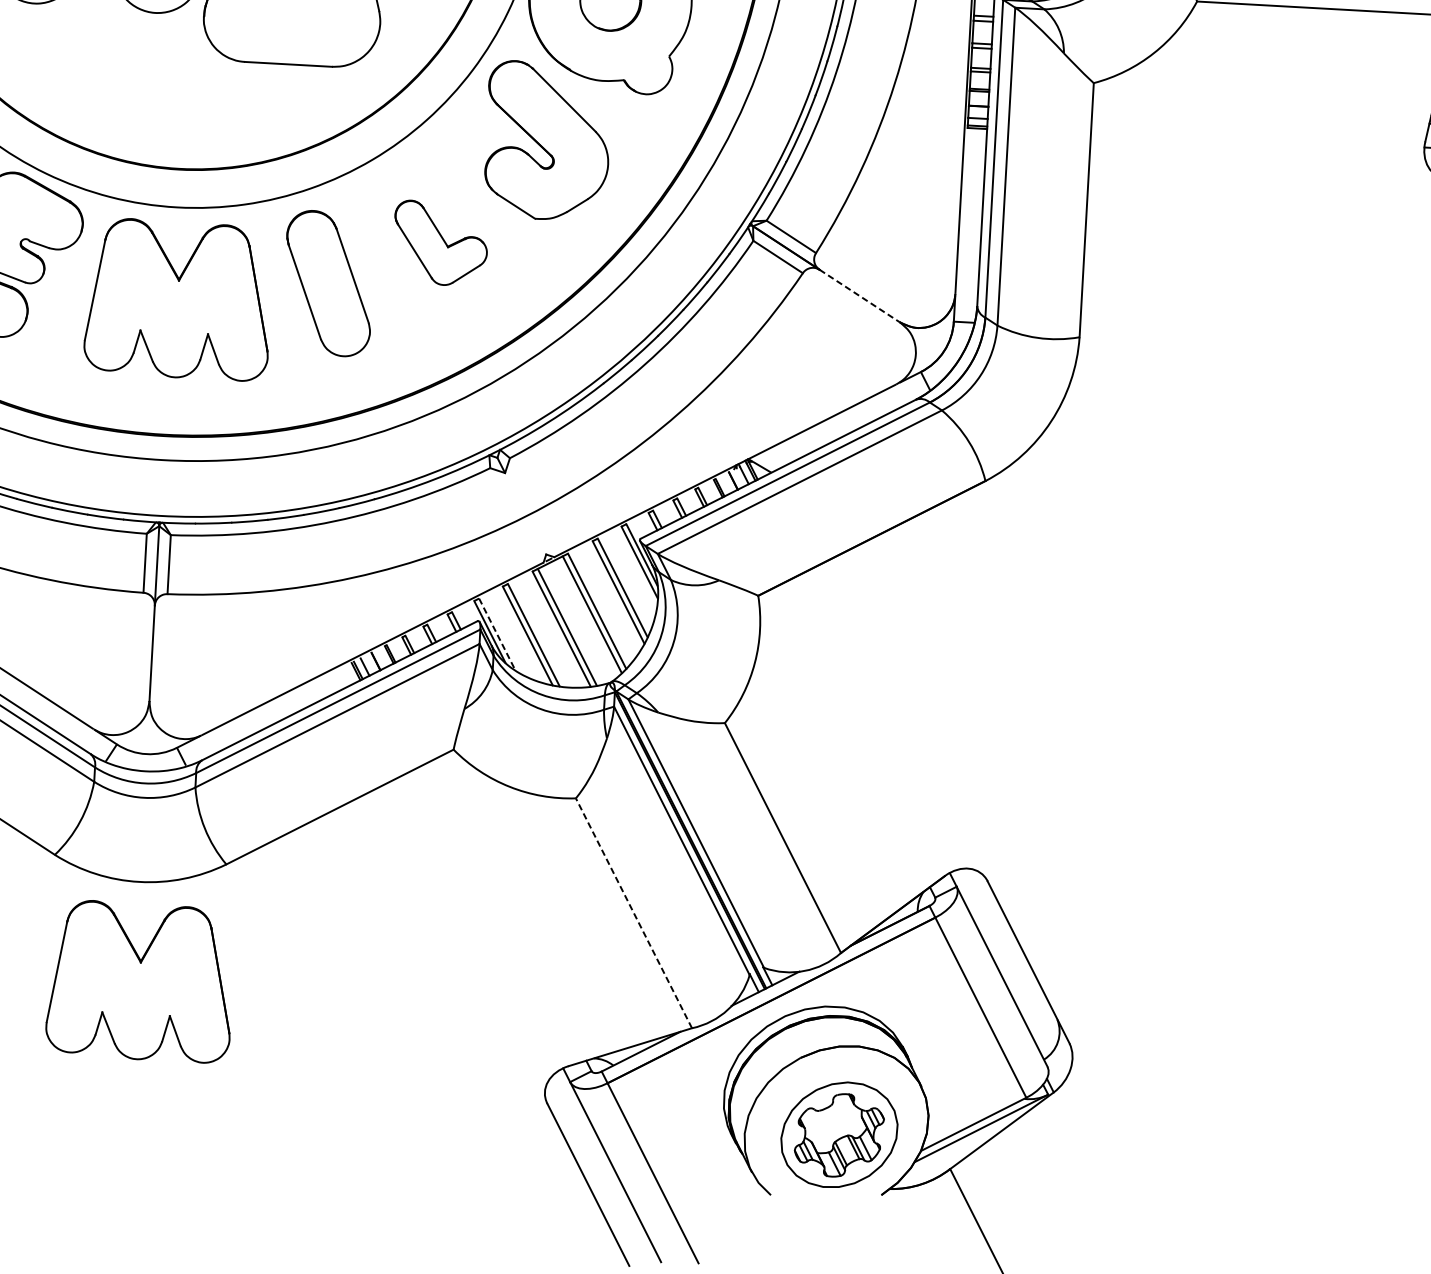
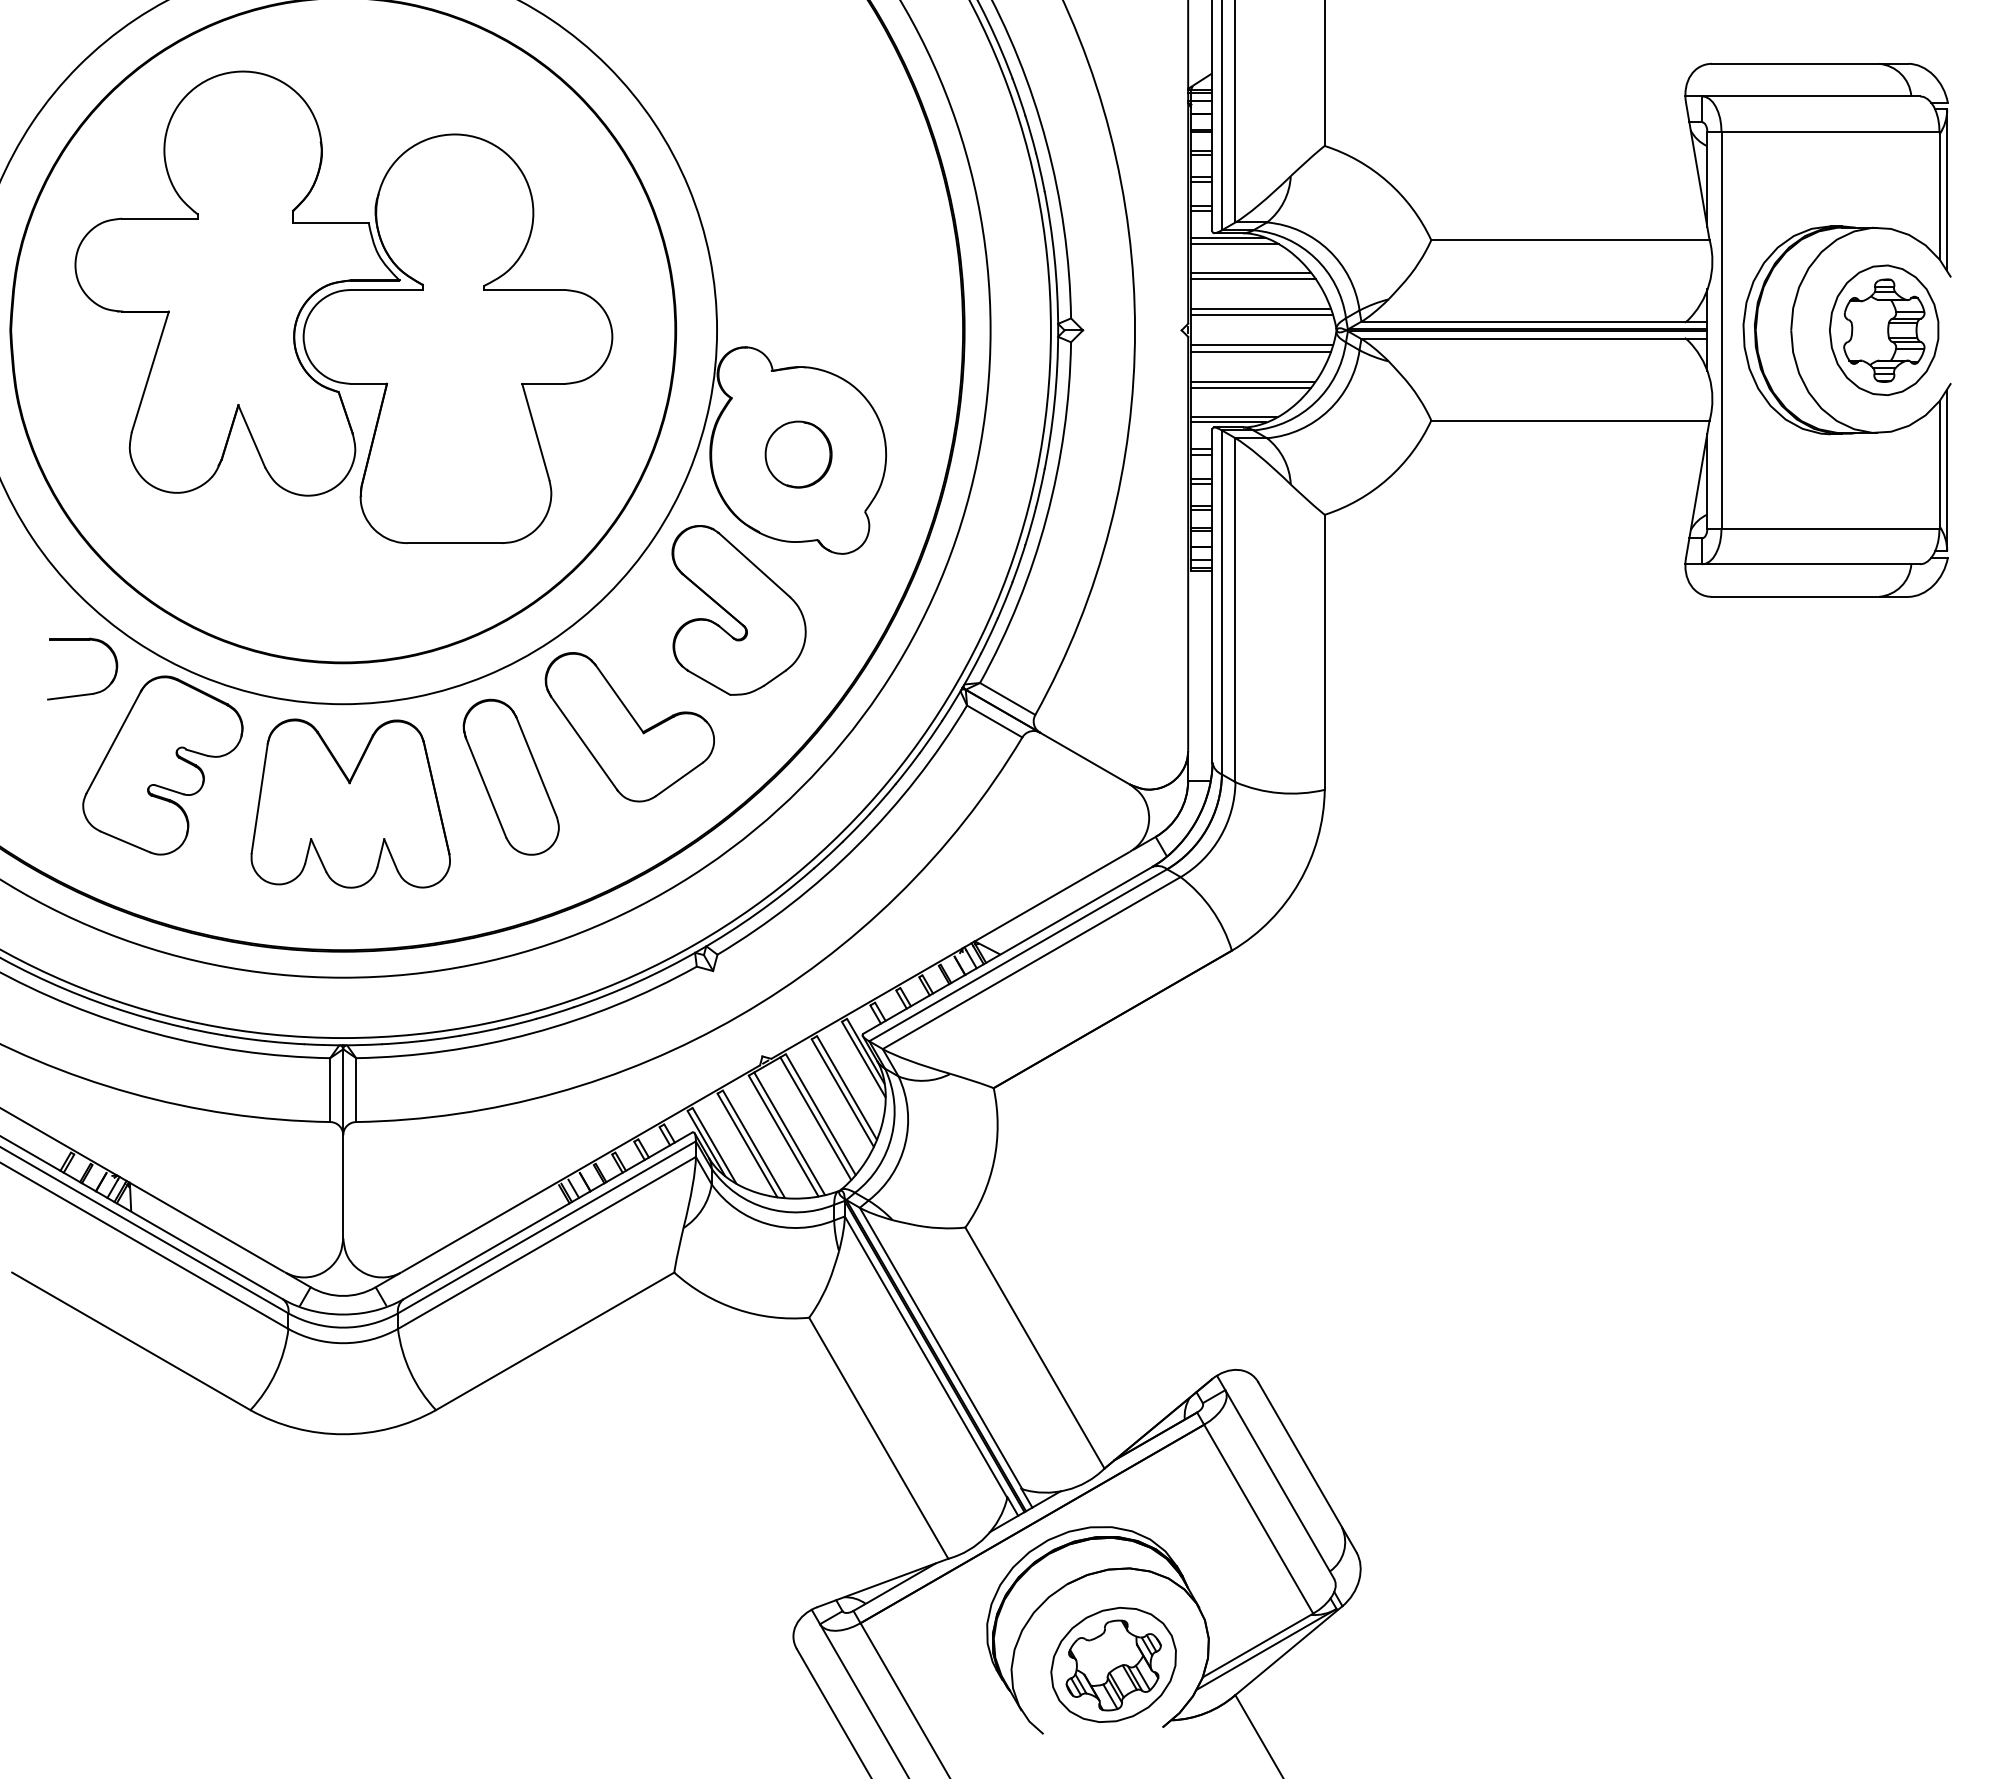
part: (440, 243) -> (629, 727), size x1.67
line: (859, 295) -> (1084, 758), dashed -> solid
line: (497, 635) -> (714, 1146), dashed -> solid
line: (633, 912) -> (878, 1437), dashed -> solid
part: (140, 981) -> (350, 1541), removed

